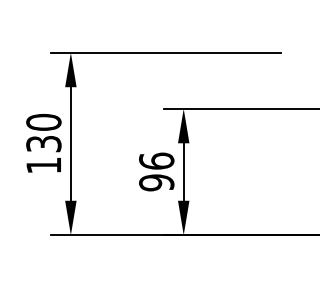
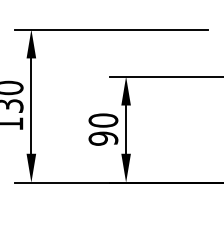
text: (156, 160) -> (103, 119), 96 -> 90

